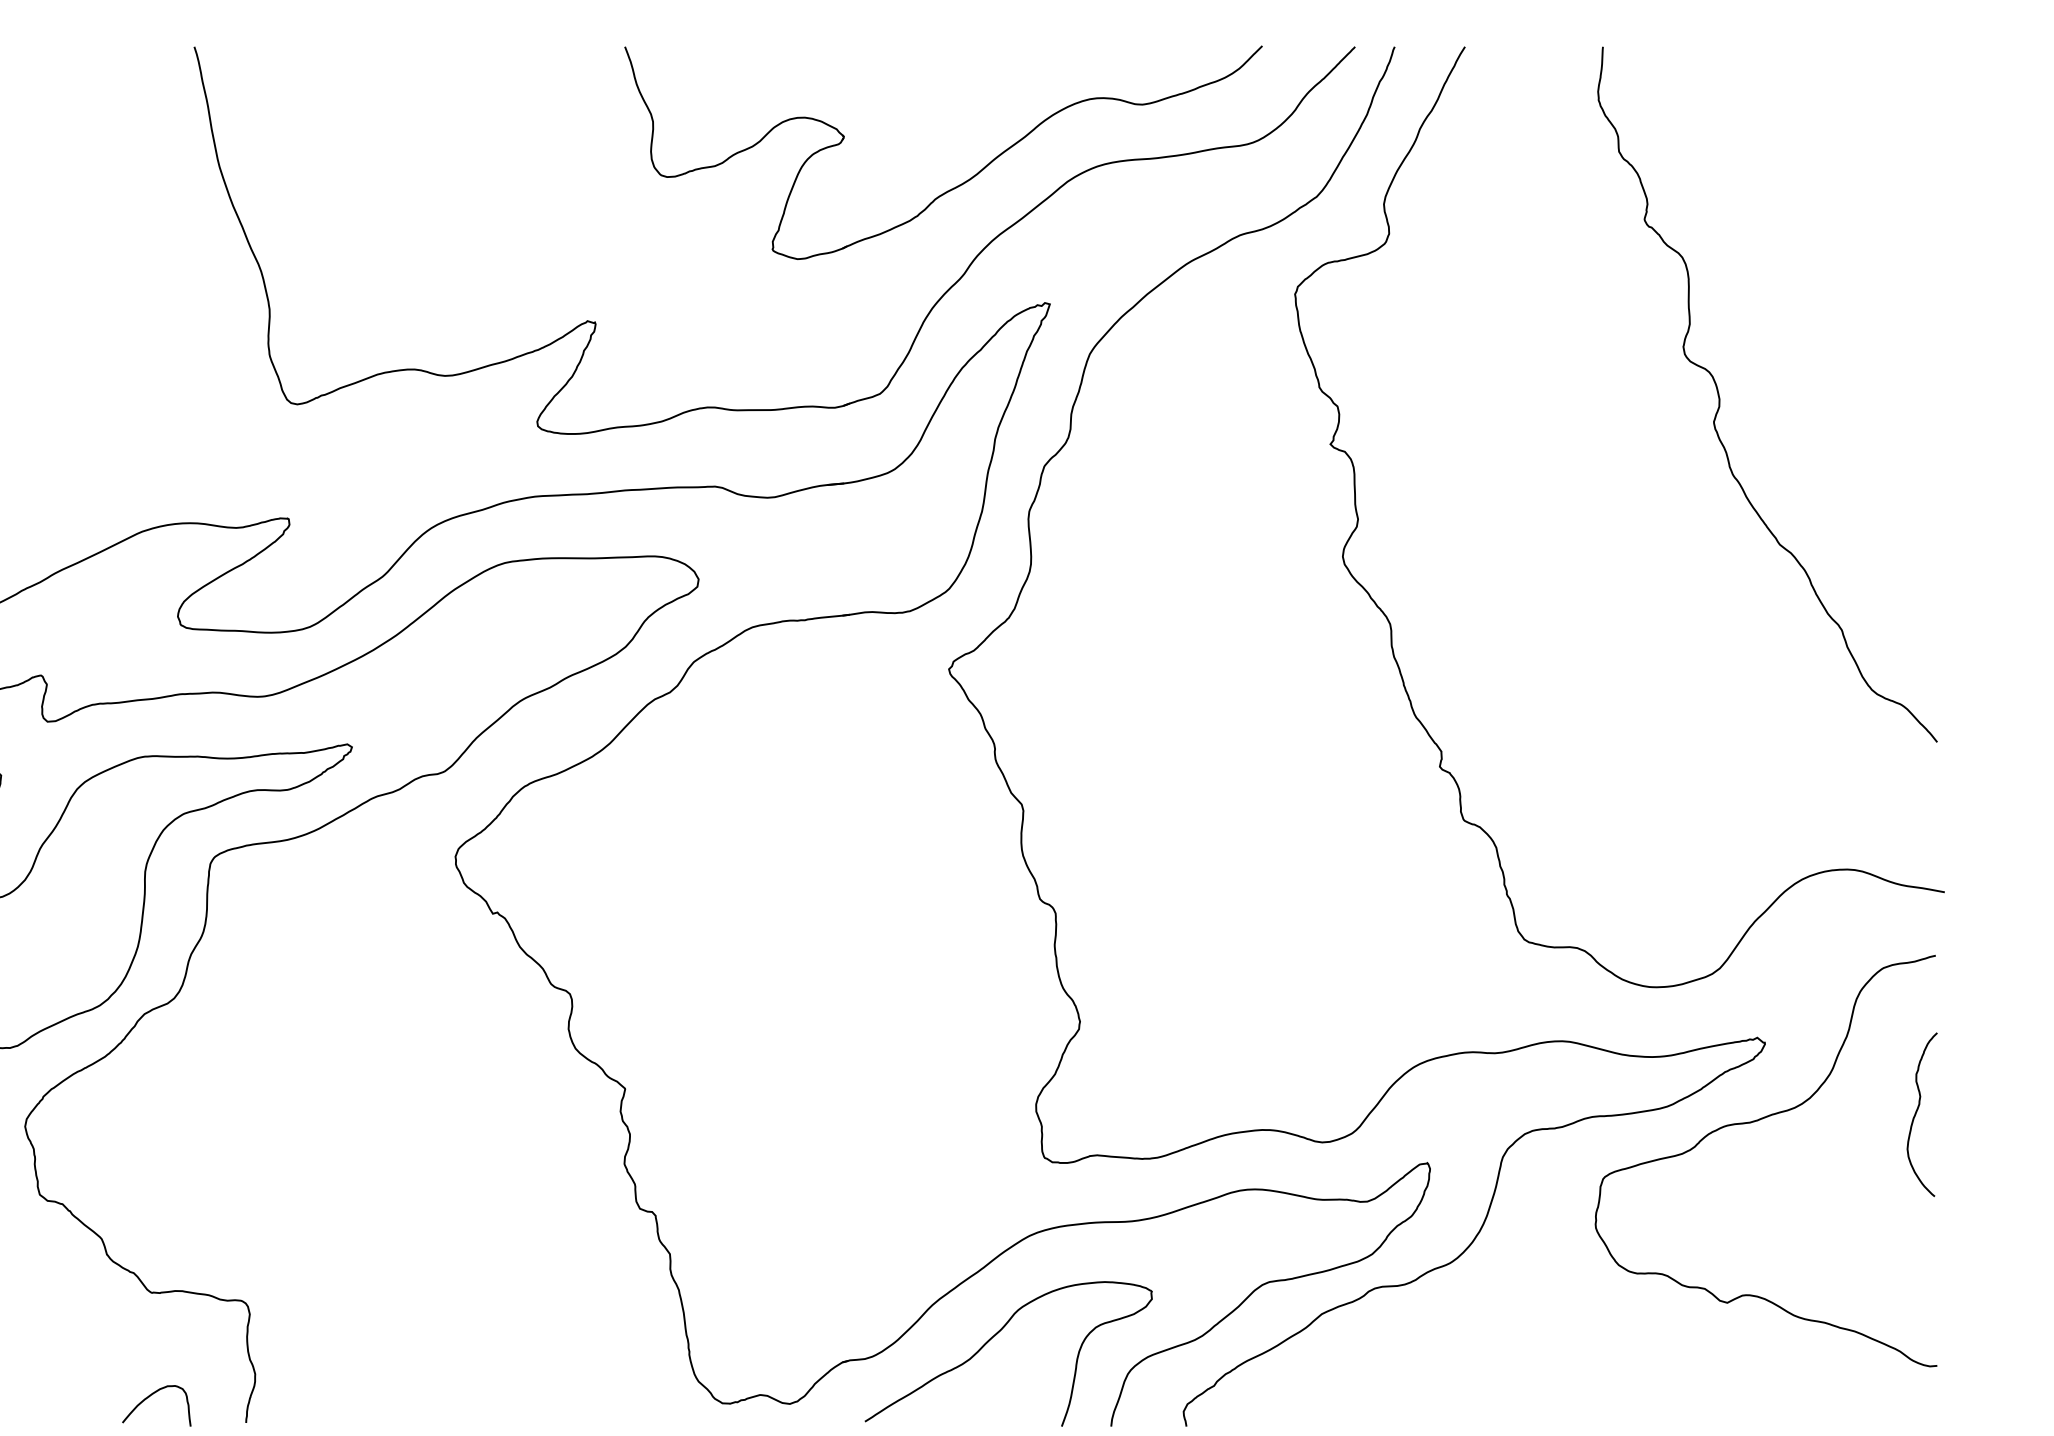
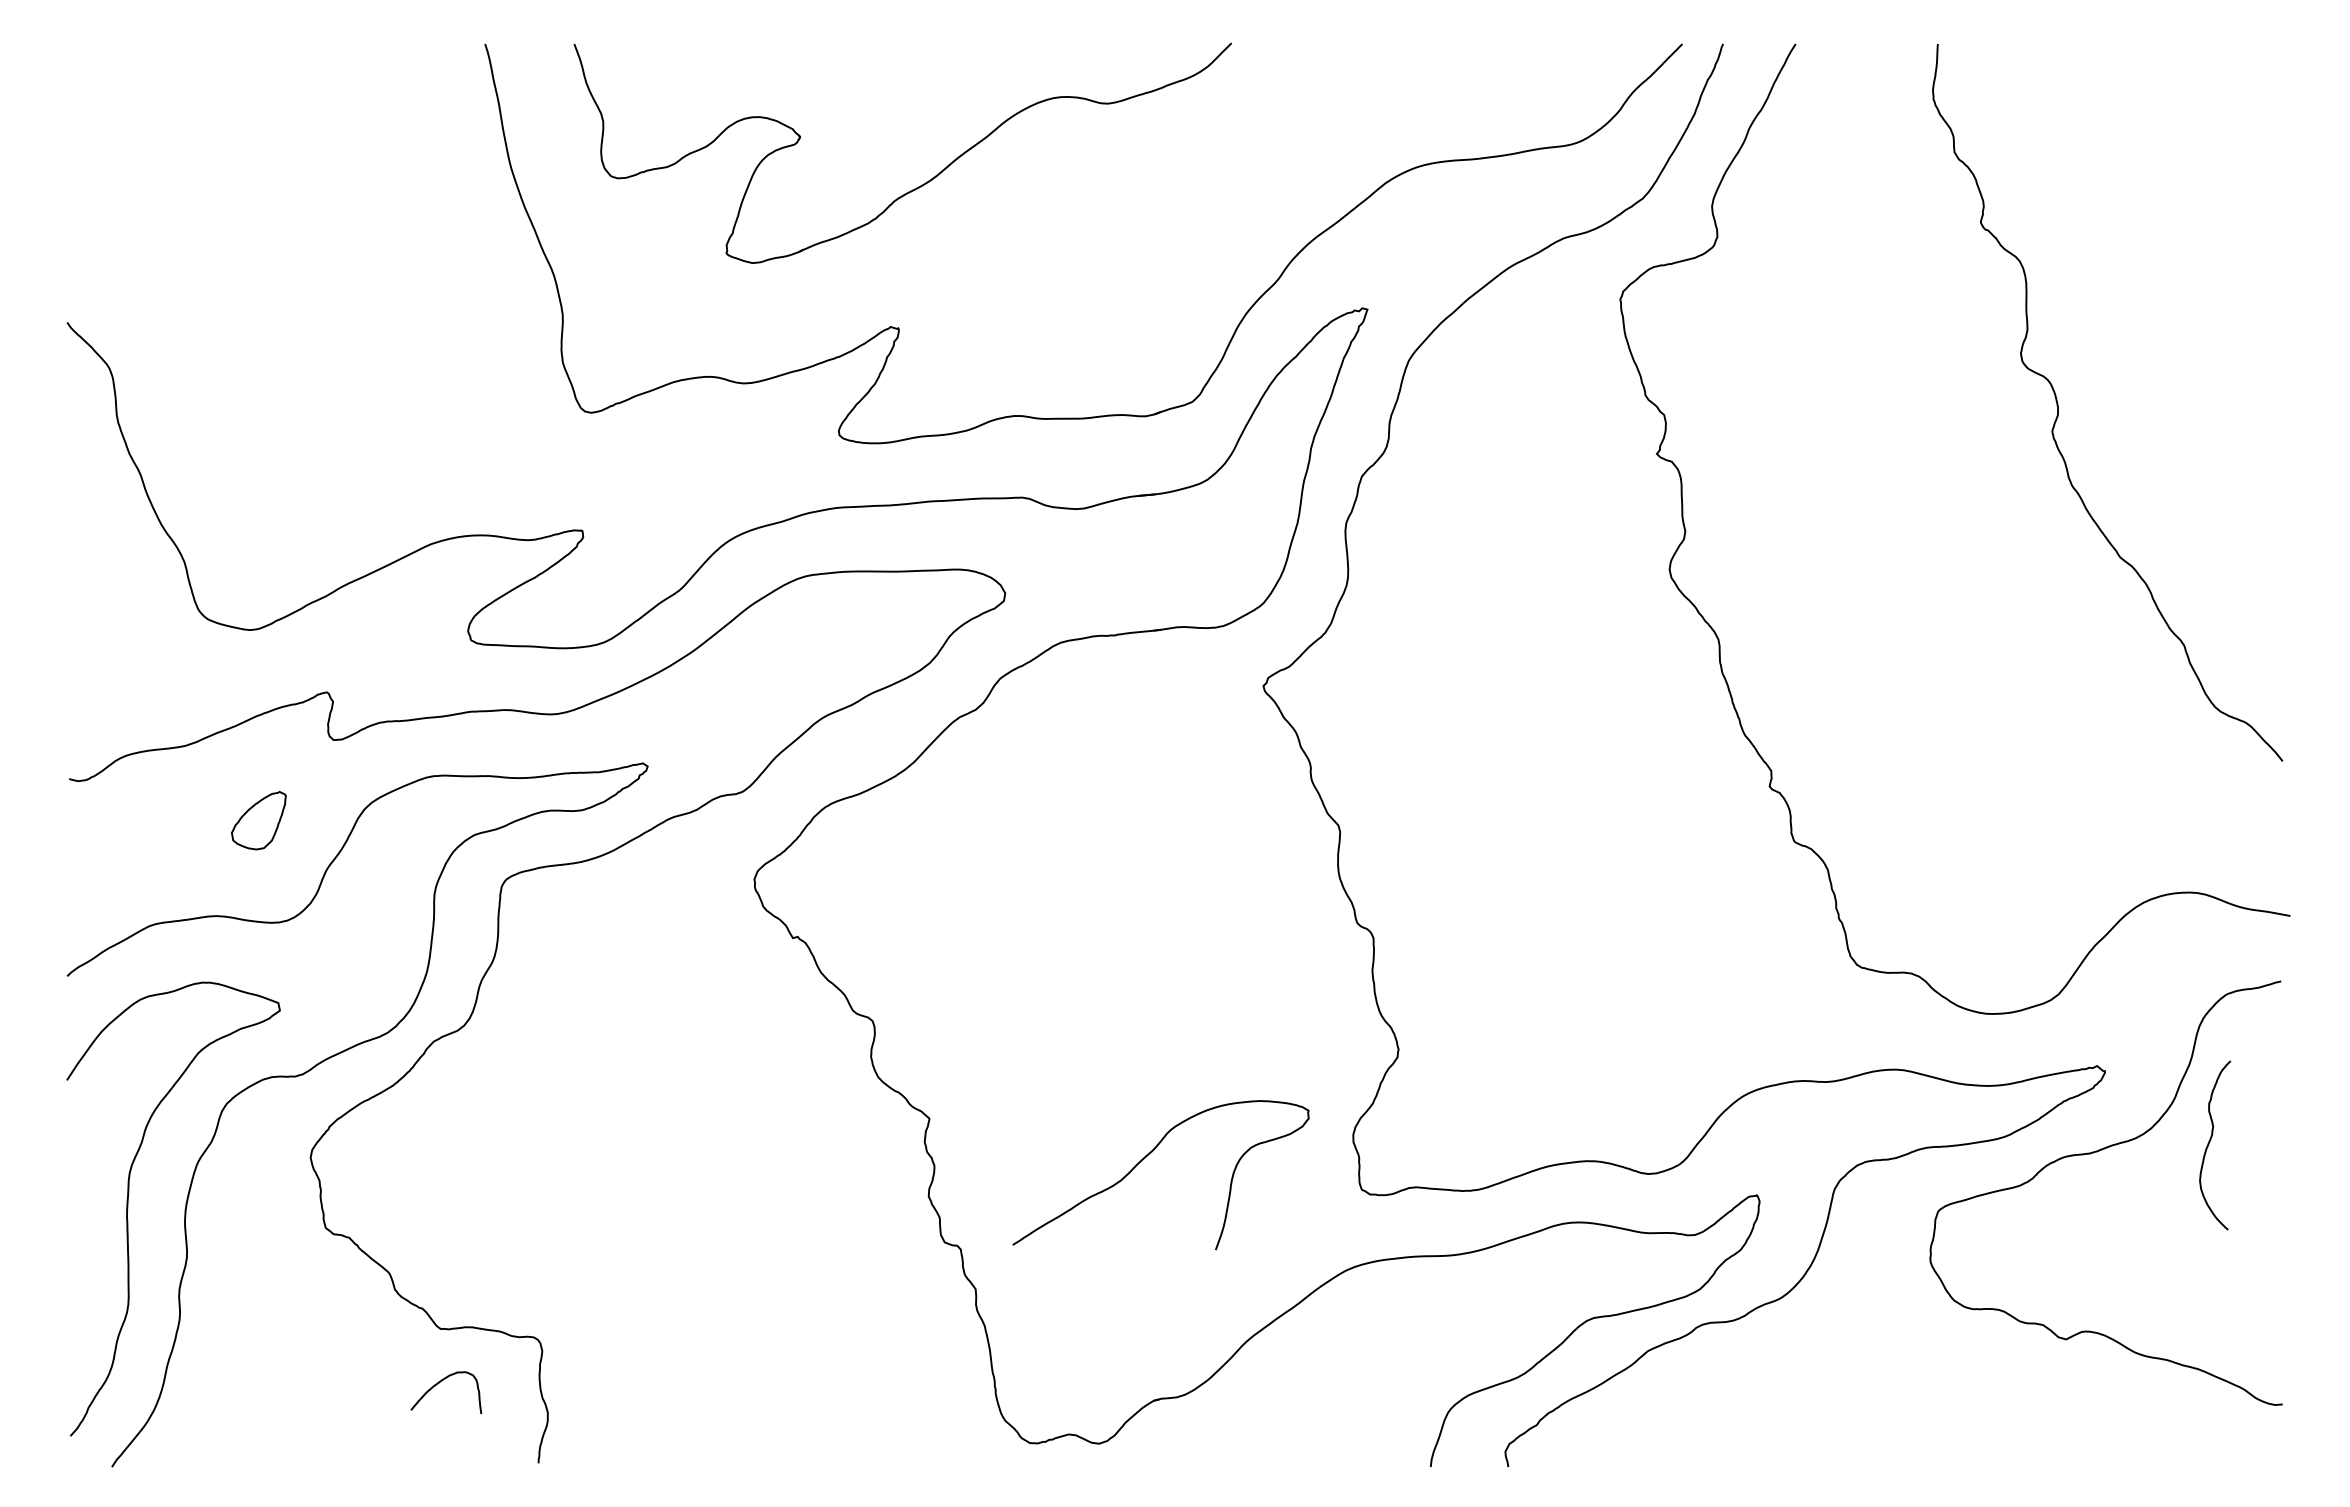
part: (963, 182) -> (923, 183), moved
curve: (1917, 1111) -> (2210, 1142), moved
curve: (992, 1338) -> (1144, 1159), moved
curve: (149, 1397) -> (438, 1384), moved

